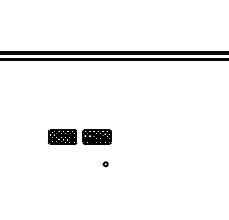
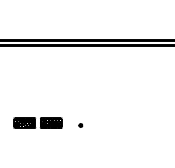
part: (79, 136) -> (37, 122), moved

